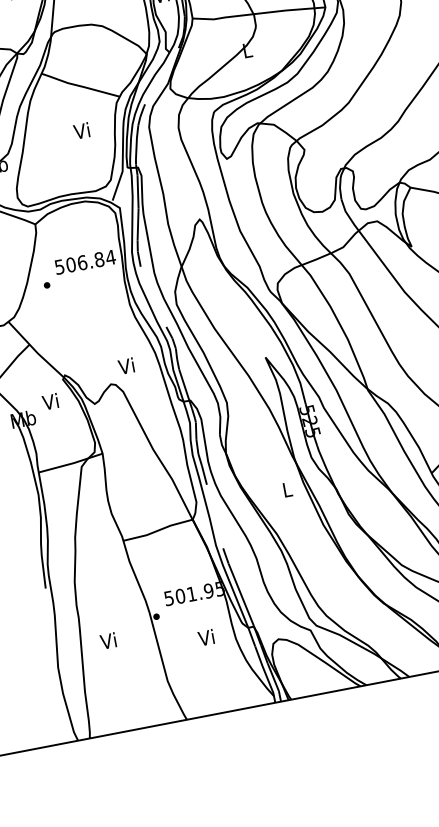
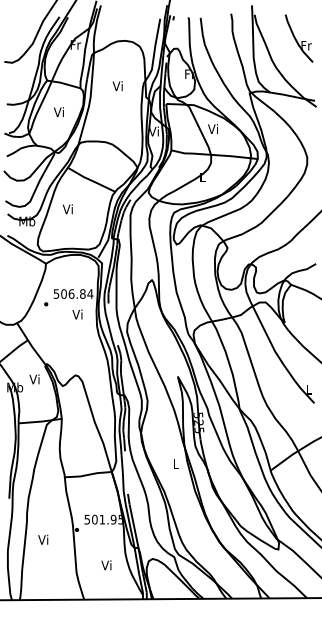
text: (81, 131) -> (67, 209), moved
text: (126, 366) -> (77, 314), moved
text: (206, 637) -> (106, 565), moved

